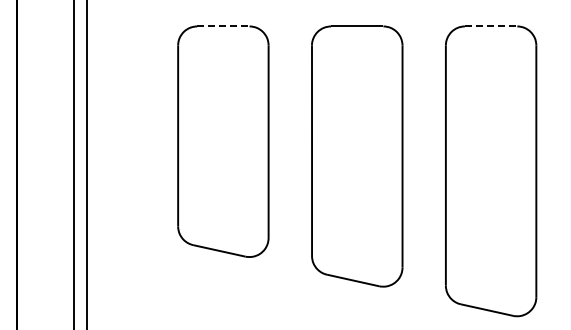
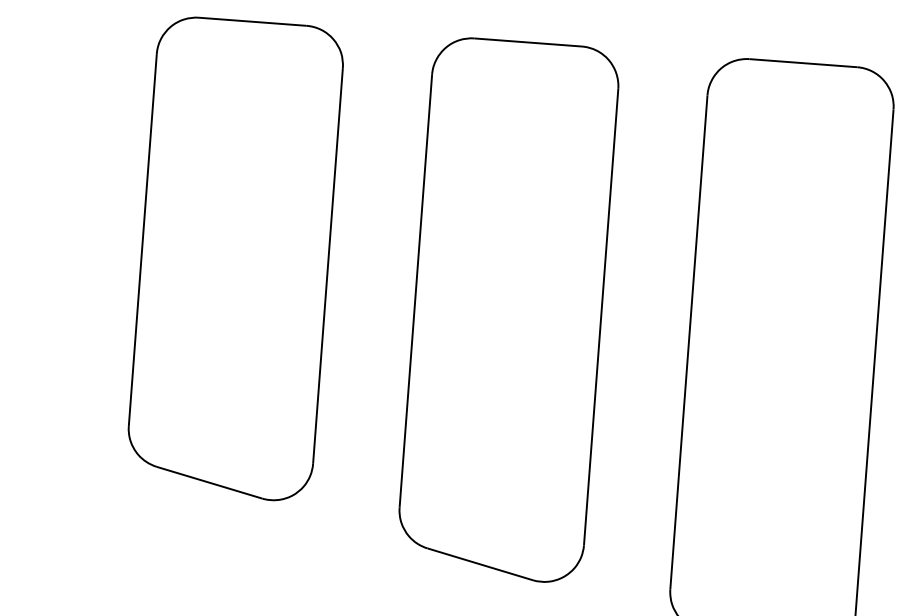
line: (223, 26) -> (253, 21), dashed -> solid
line: (491, 26) -> (804, 63), dashed -> solid

